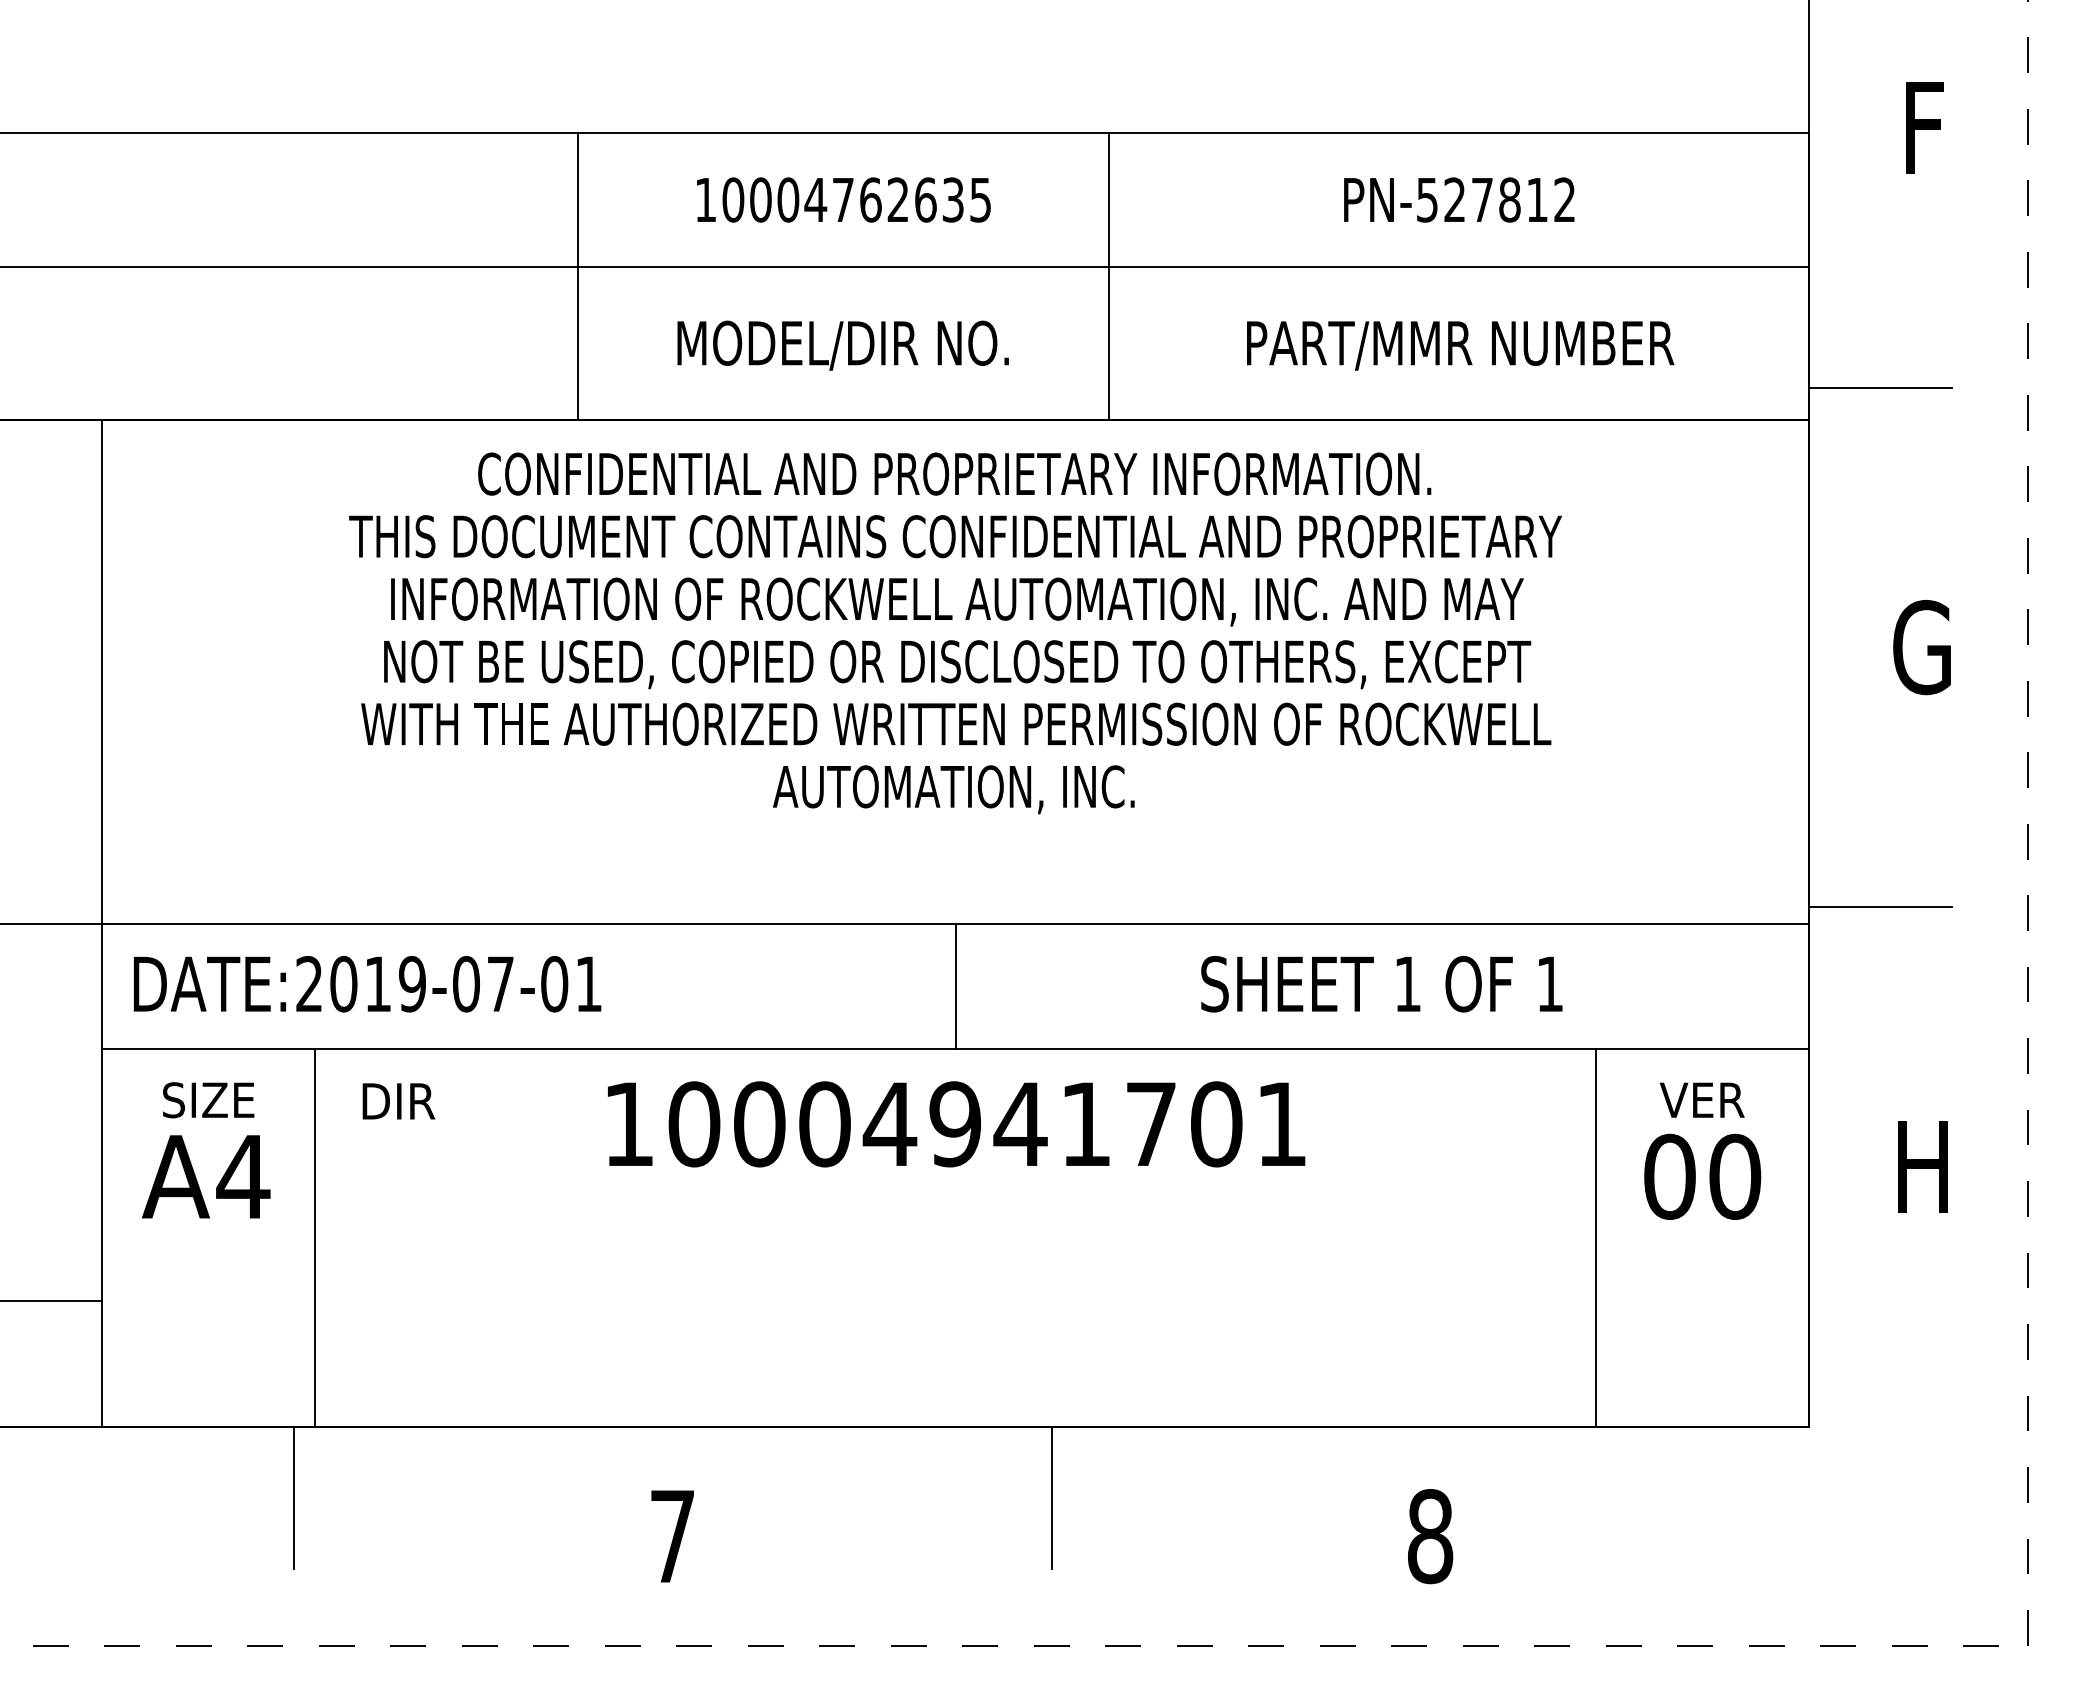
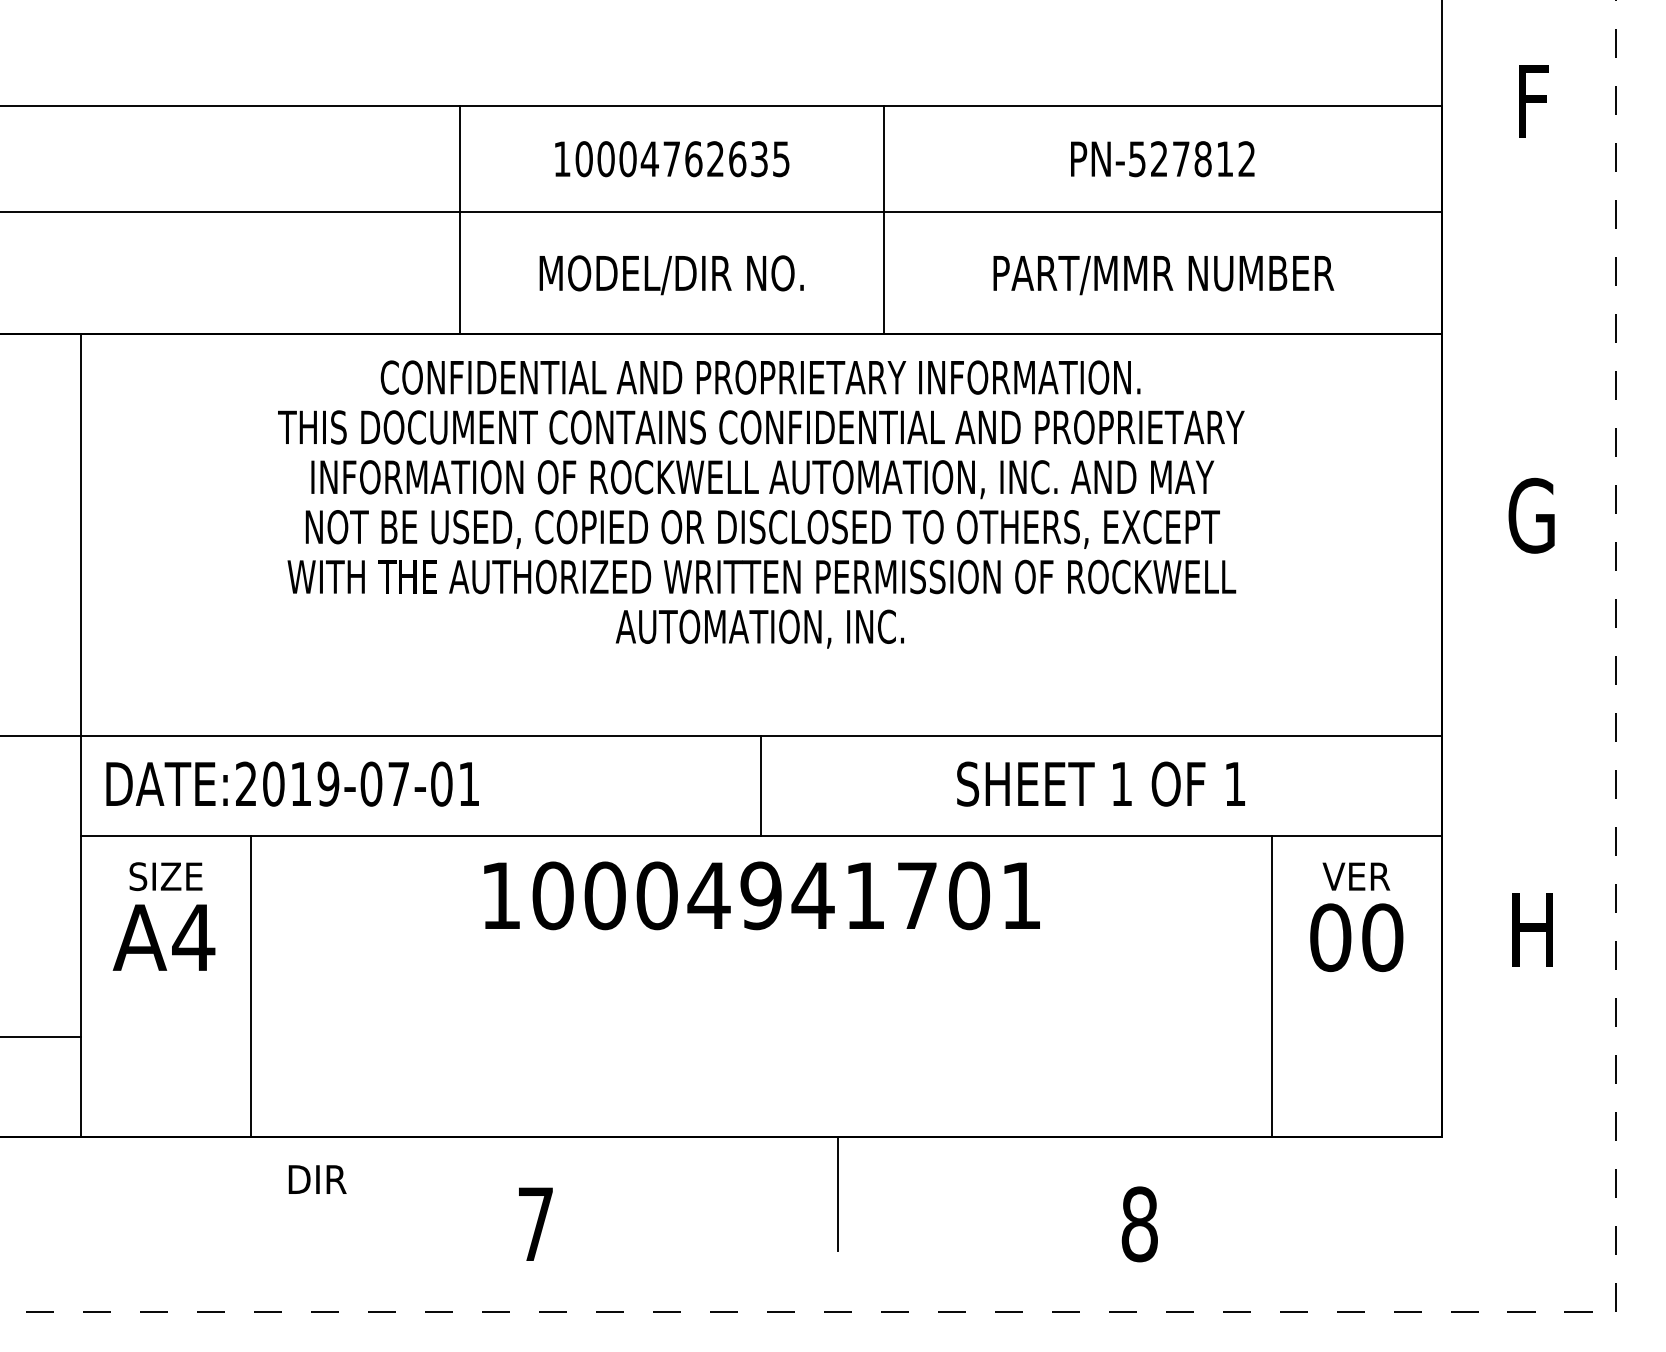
line: (1880, 387) -> (1498, 308), removed
line: (1880, 907) -> (1498, 723), removed
text: (398, 1101) -> (317, 1179), moved
line: (294, 1498) -> (234, 1194), removed

